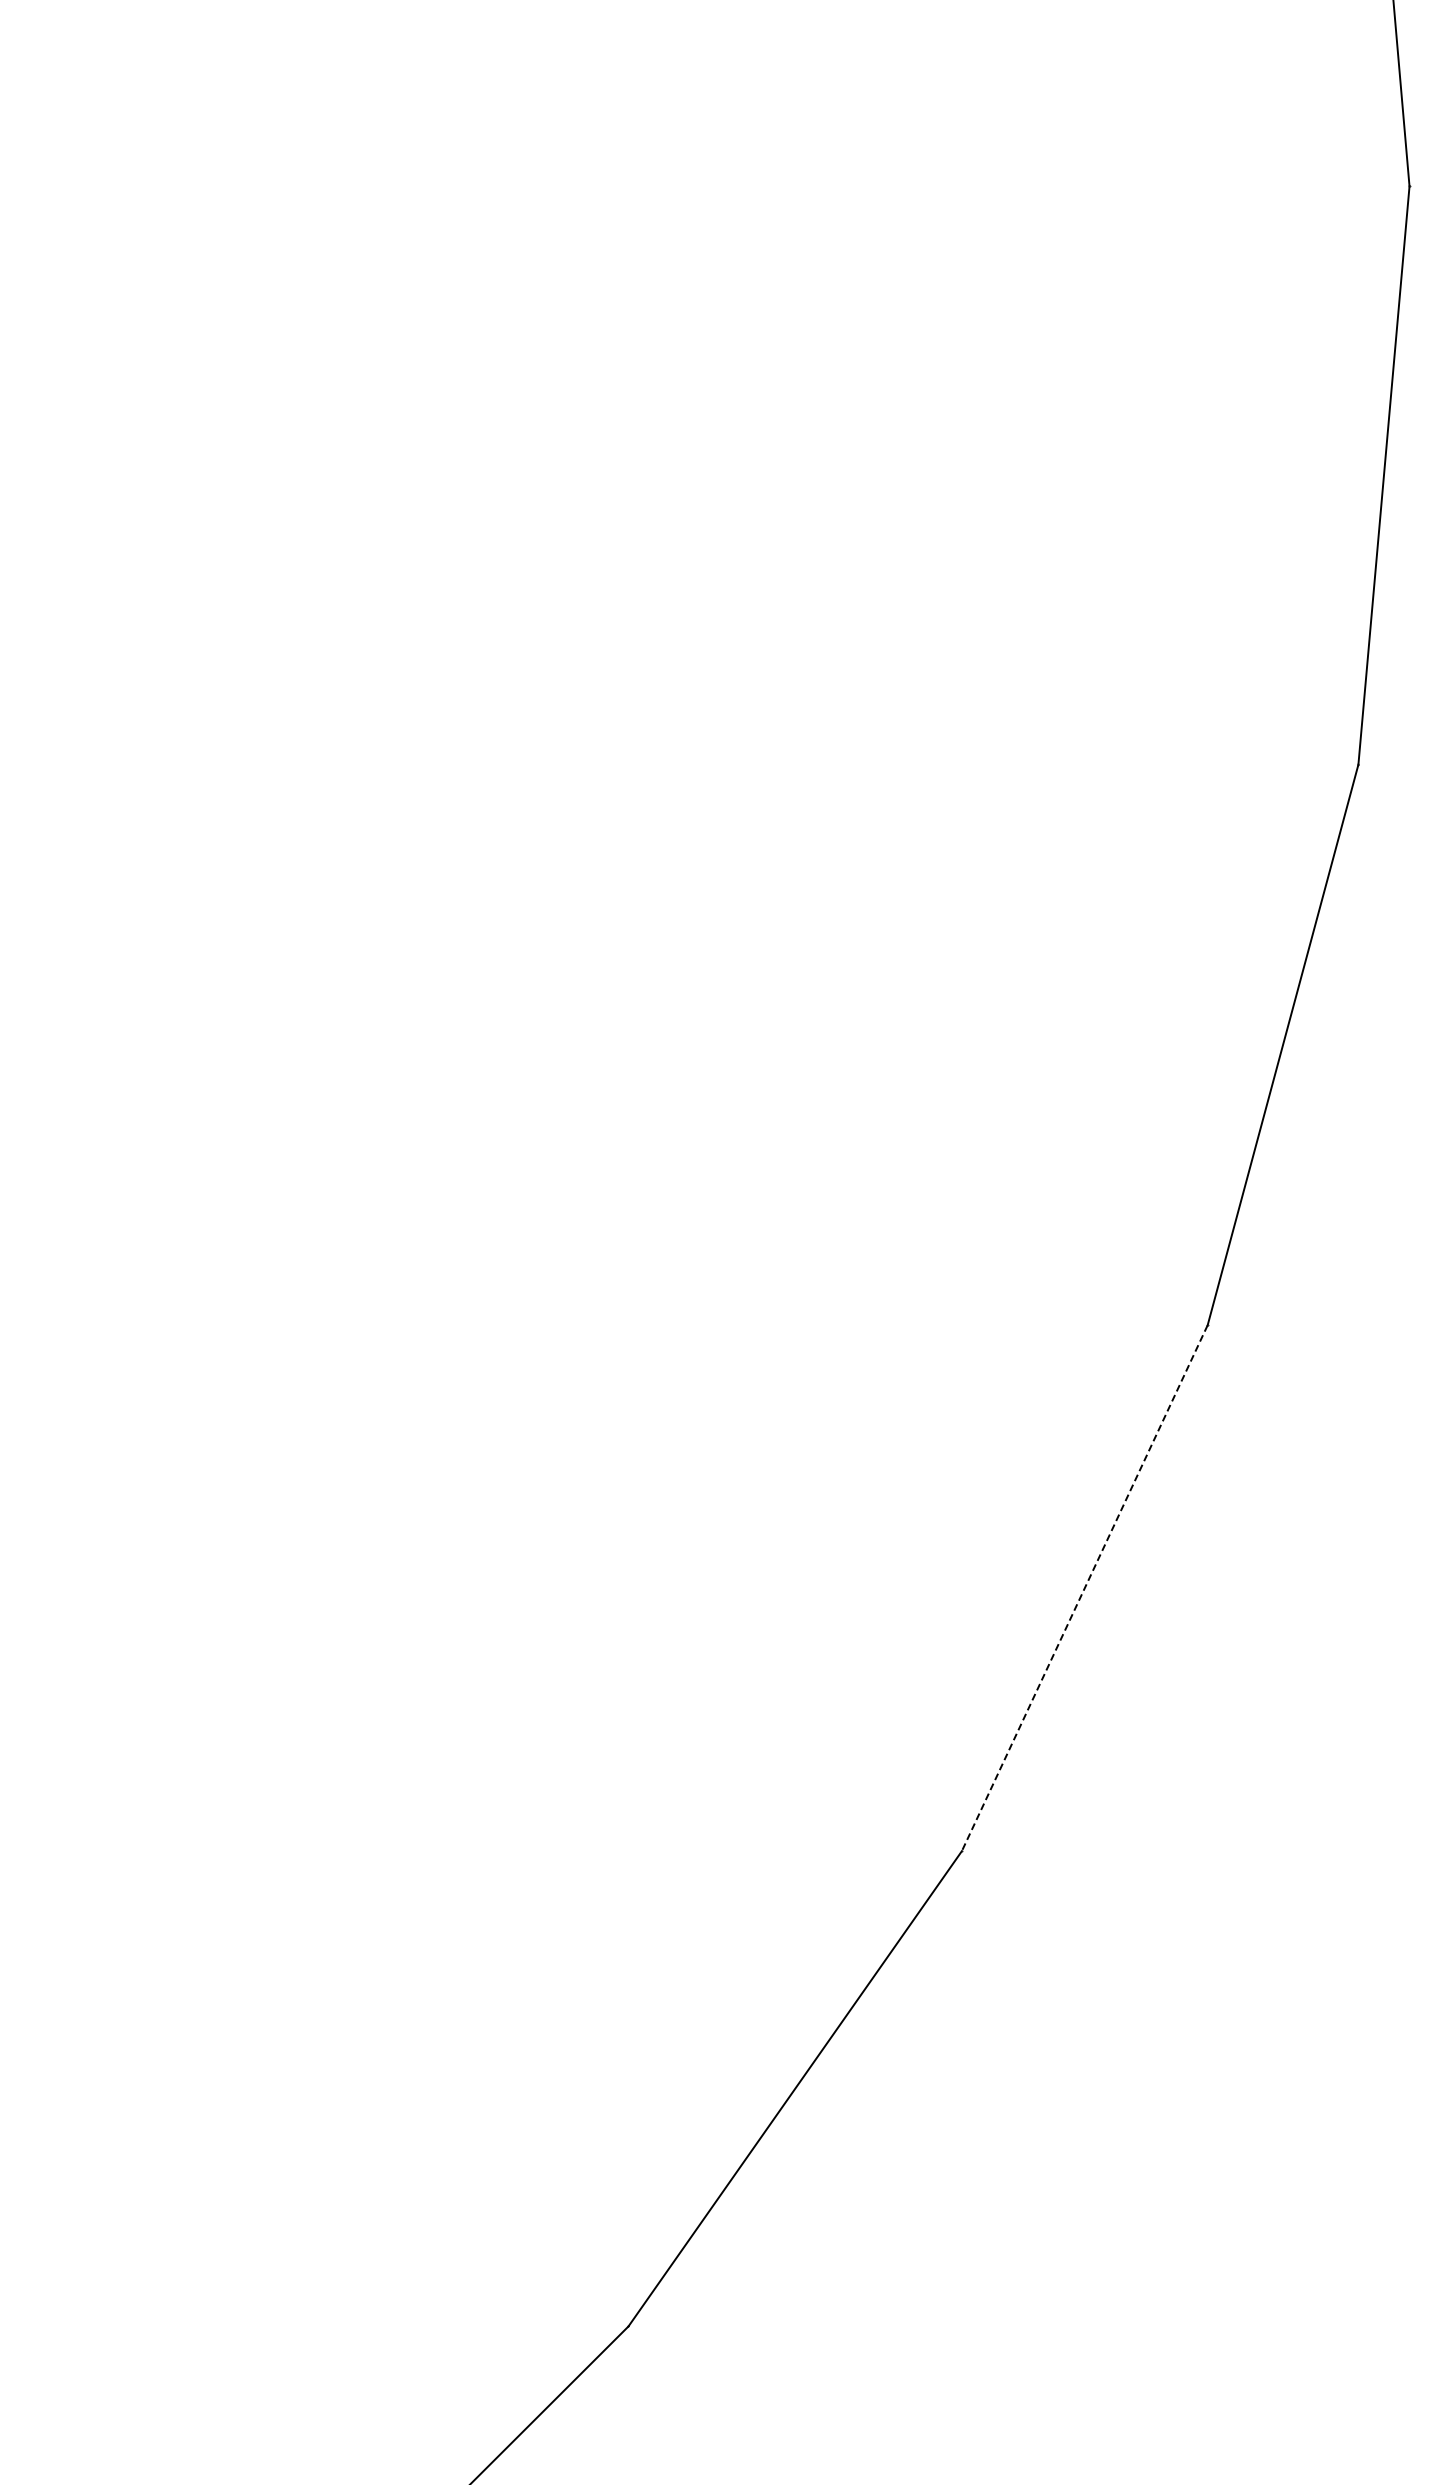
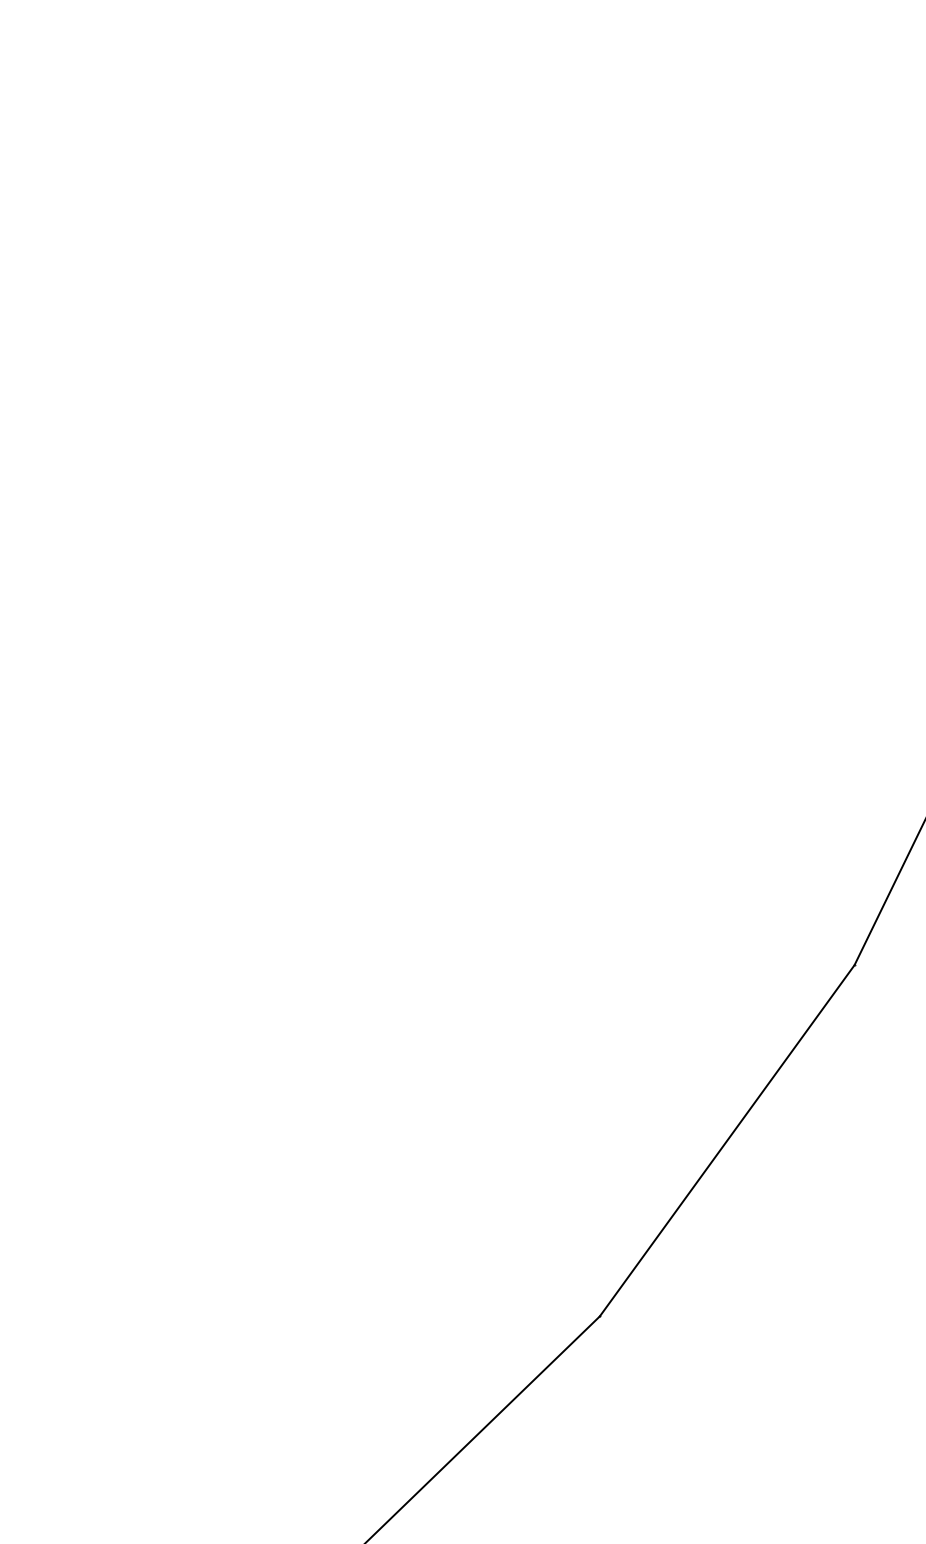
line: (1084, 1588) -> (726, 1140), dashed -> solid

